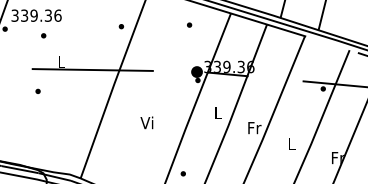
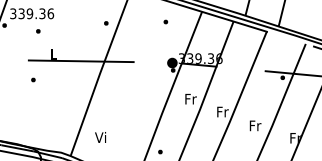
text: (217, 112) -> (190, 98), L -> Fr
text: (146, 122) -> (100, 137), moved
text: (292, 143) -> (255, 125), L -> Fr

